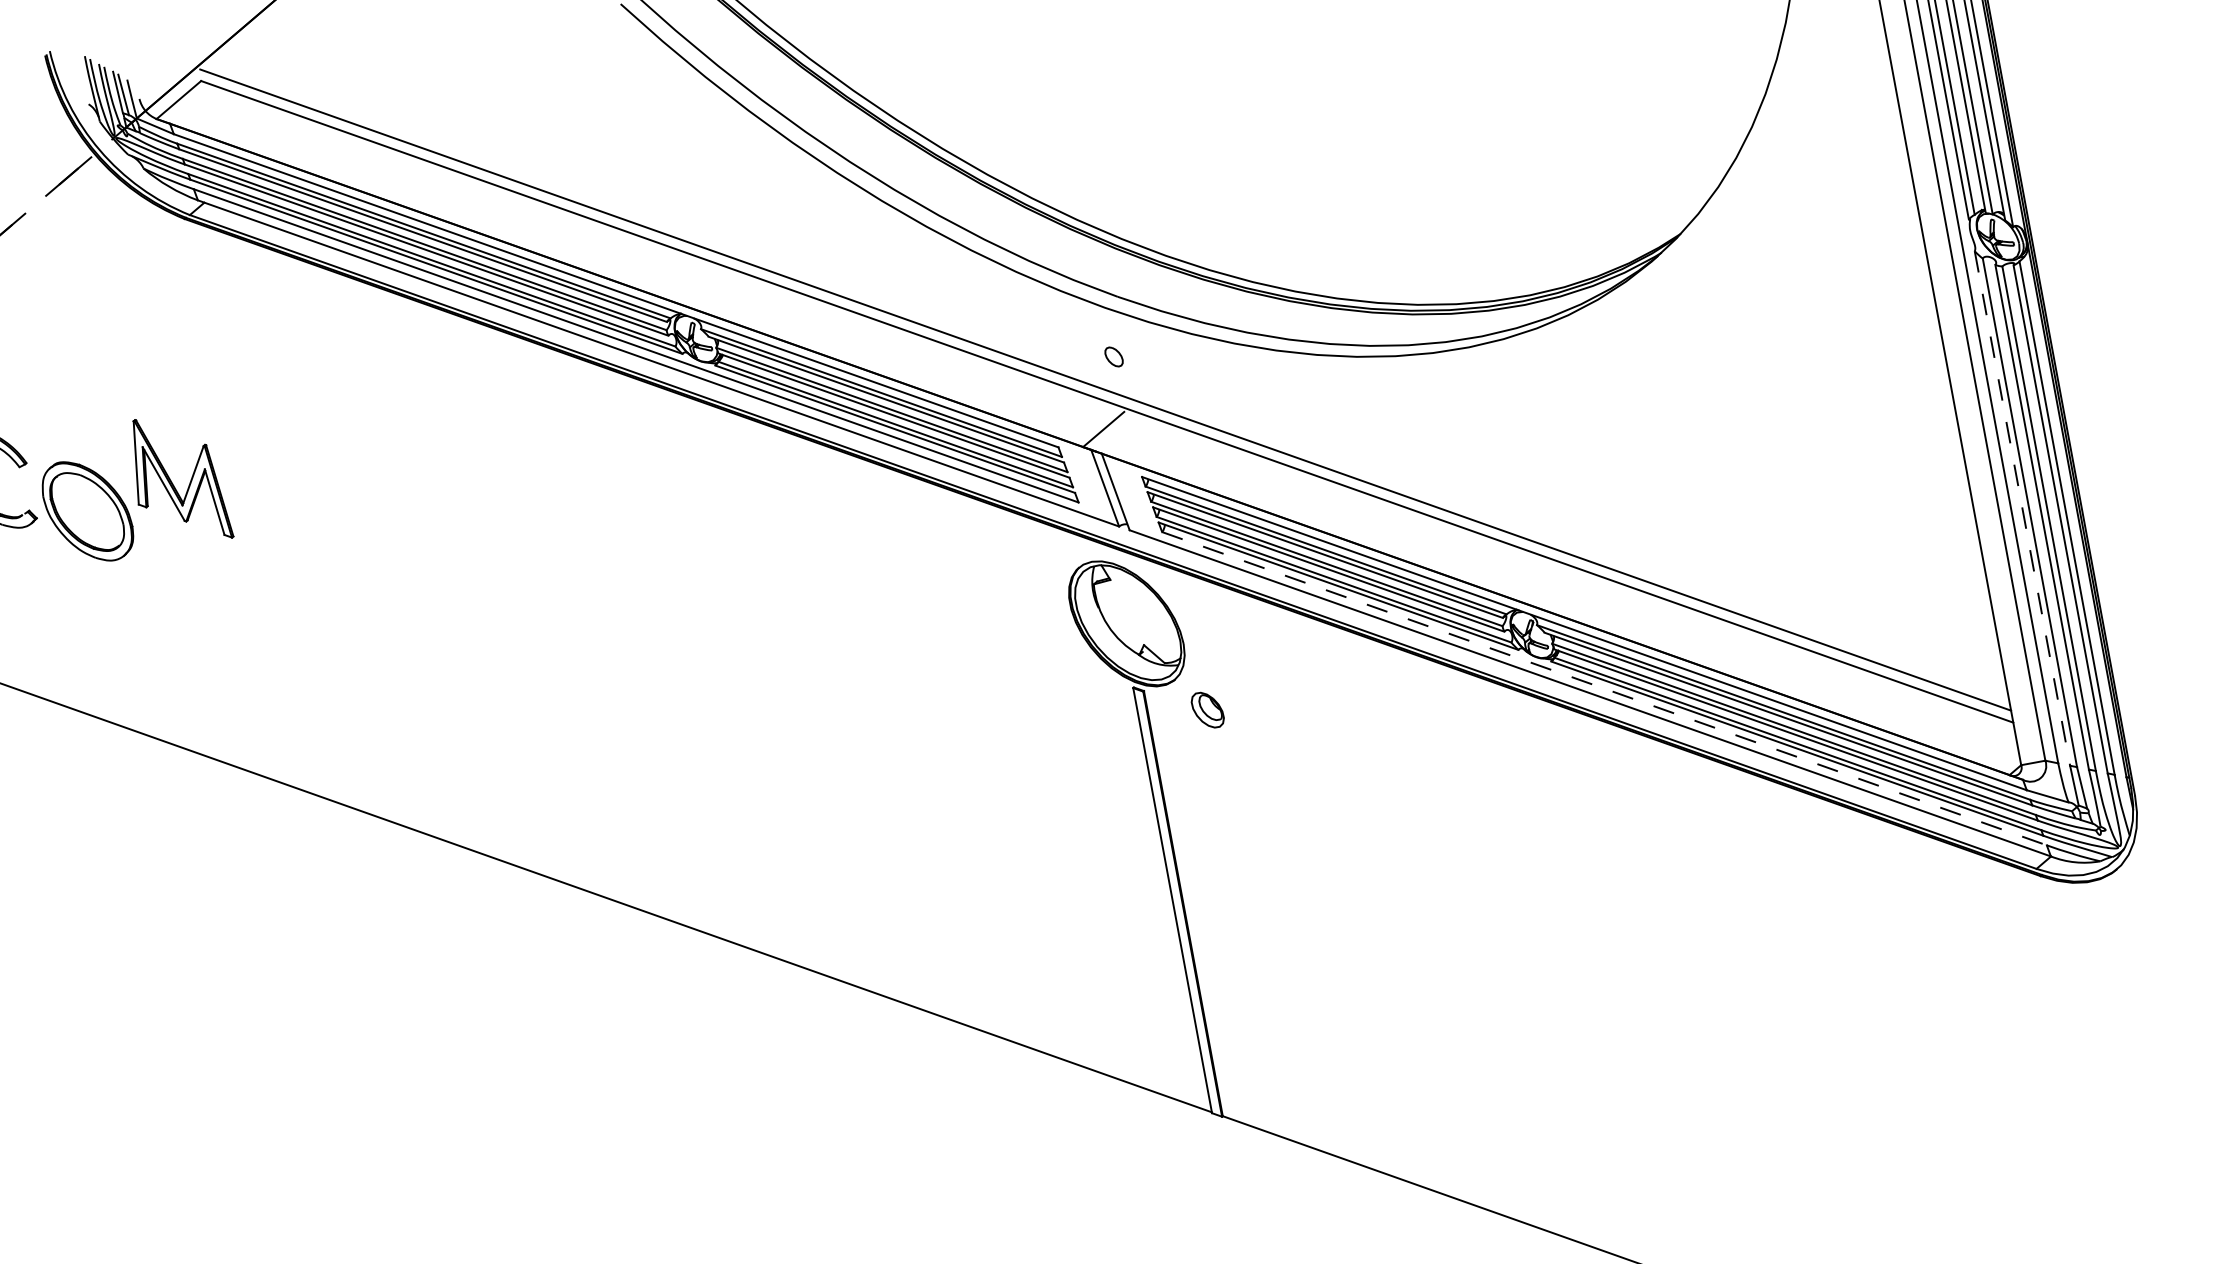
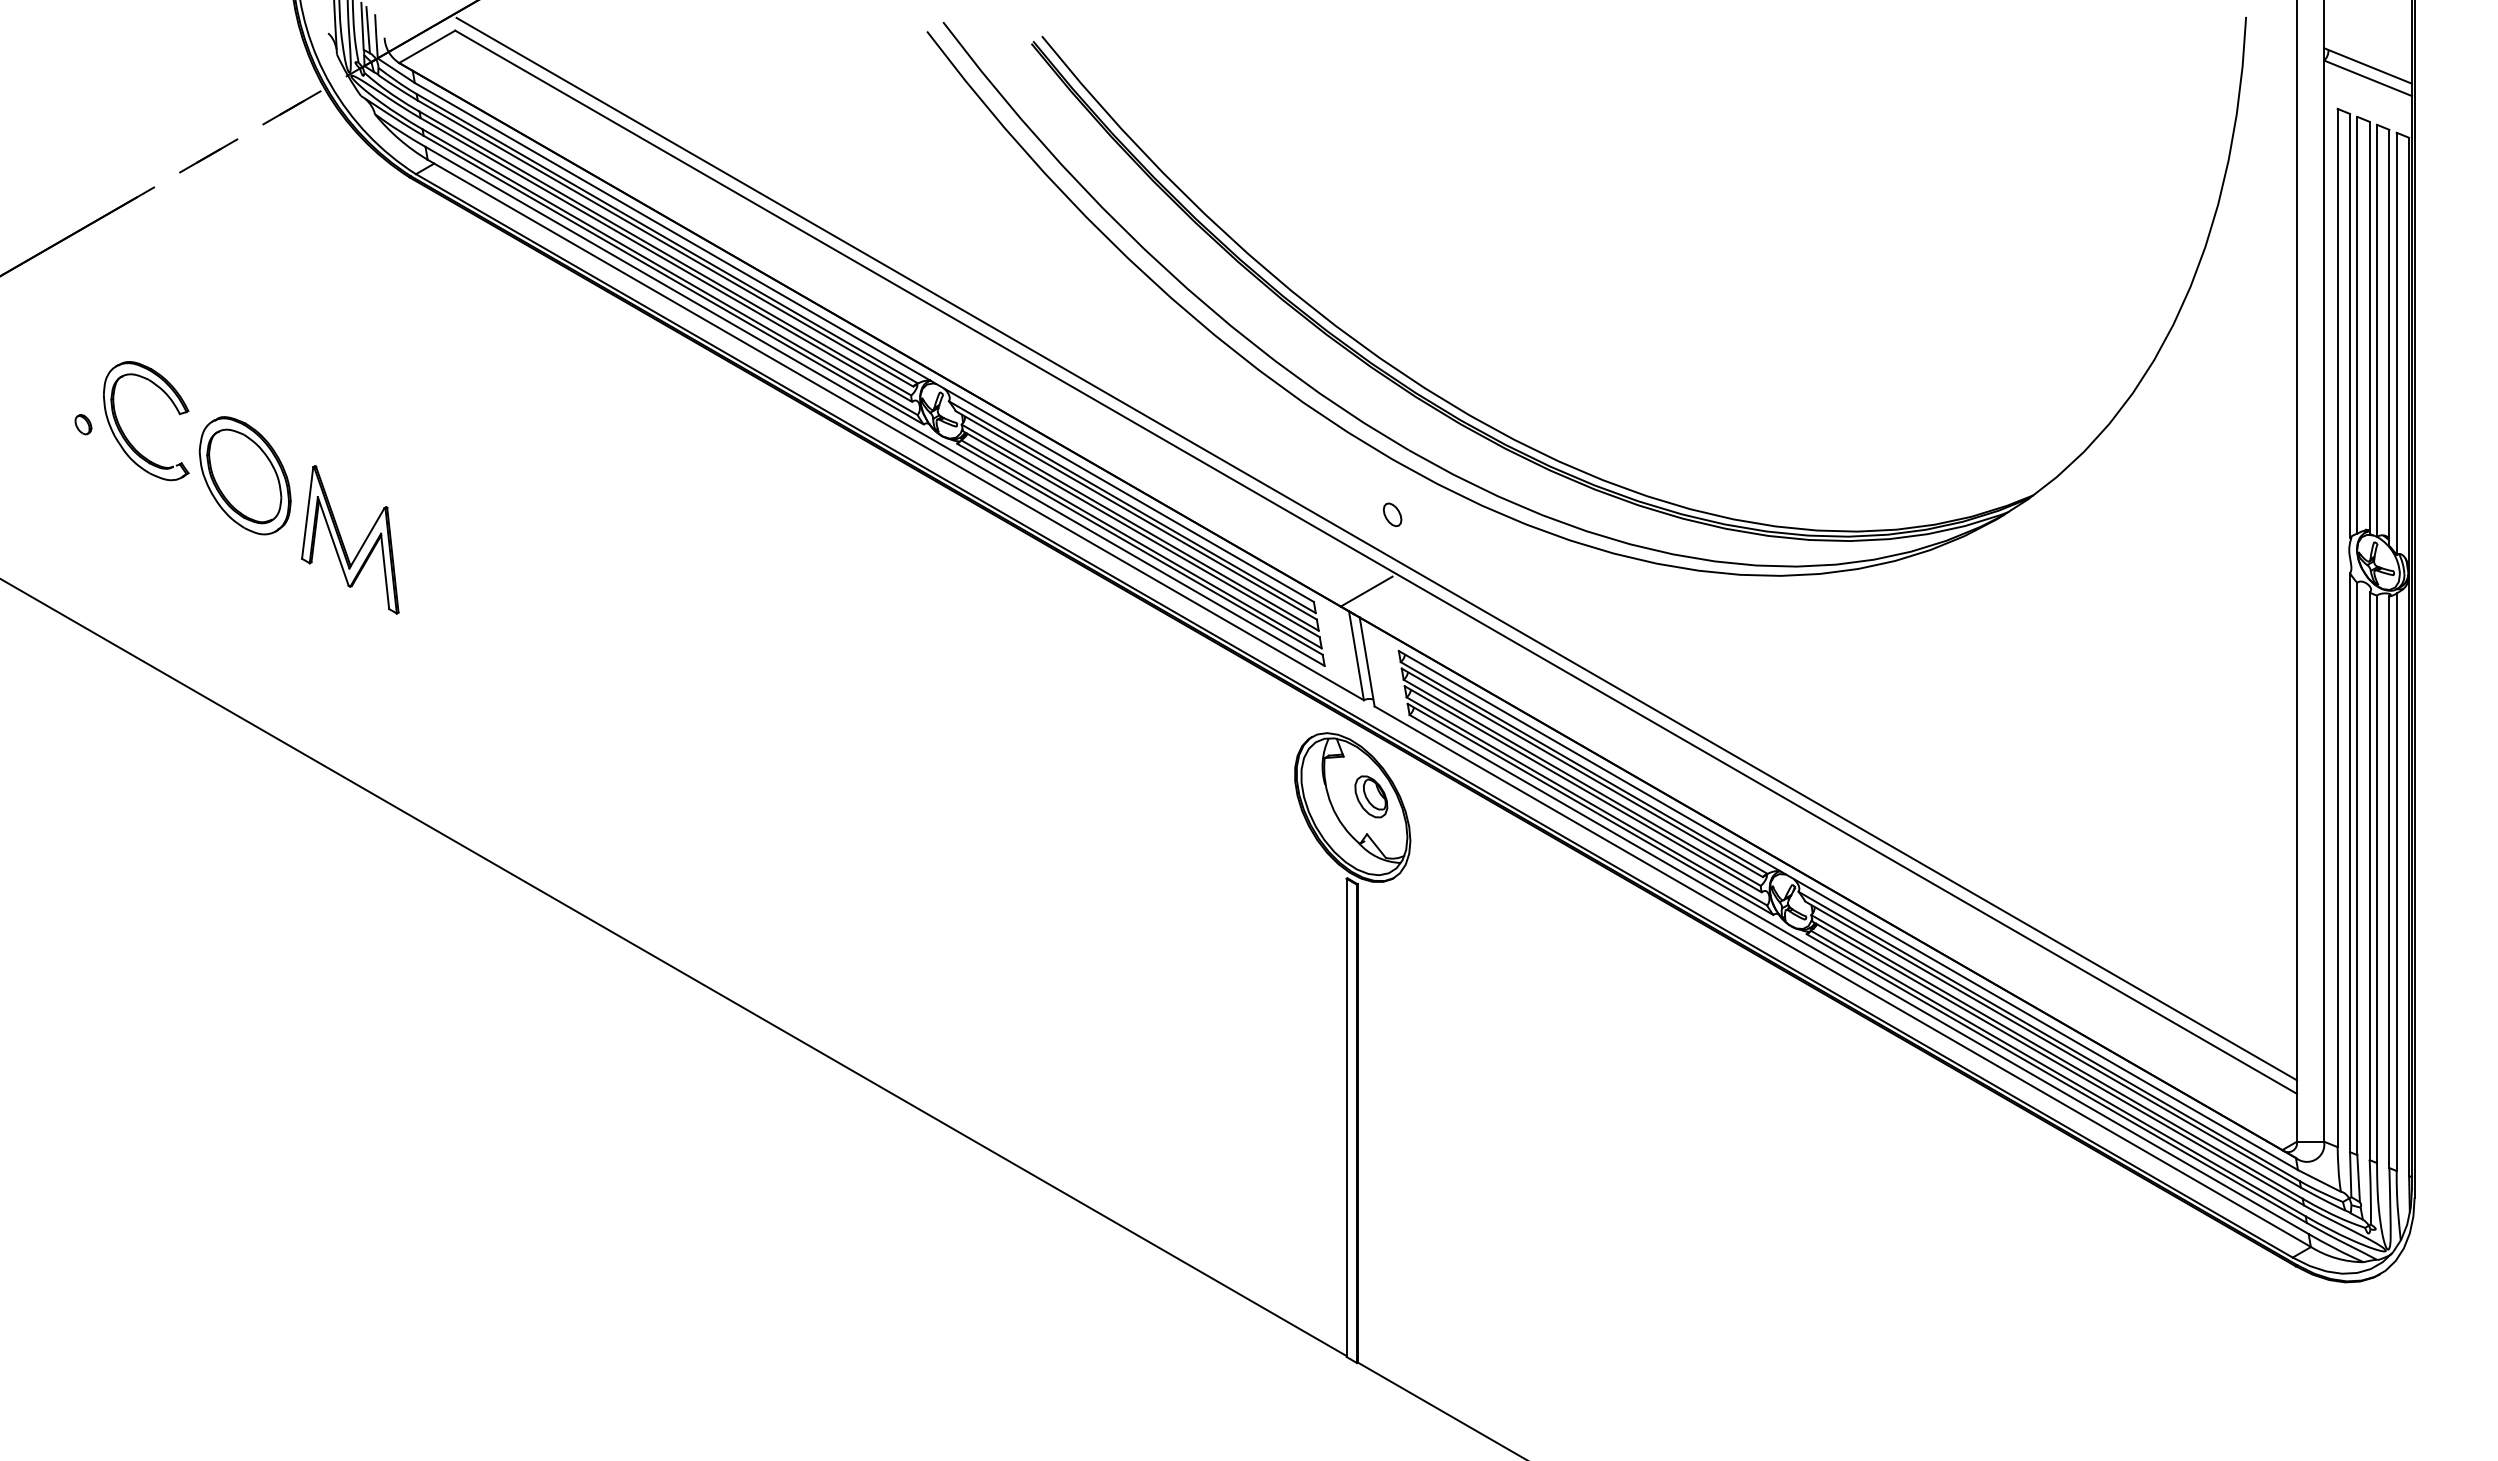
part: (172, 483) -> (343, 542), moved
line: (2022, 509) -> (2350, 863), dashed -> solid
line: (1604, 688) -> (1859, 974), dashed -> solid
part: (1207, 709) -> (1371, 796), moved

